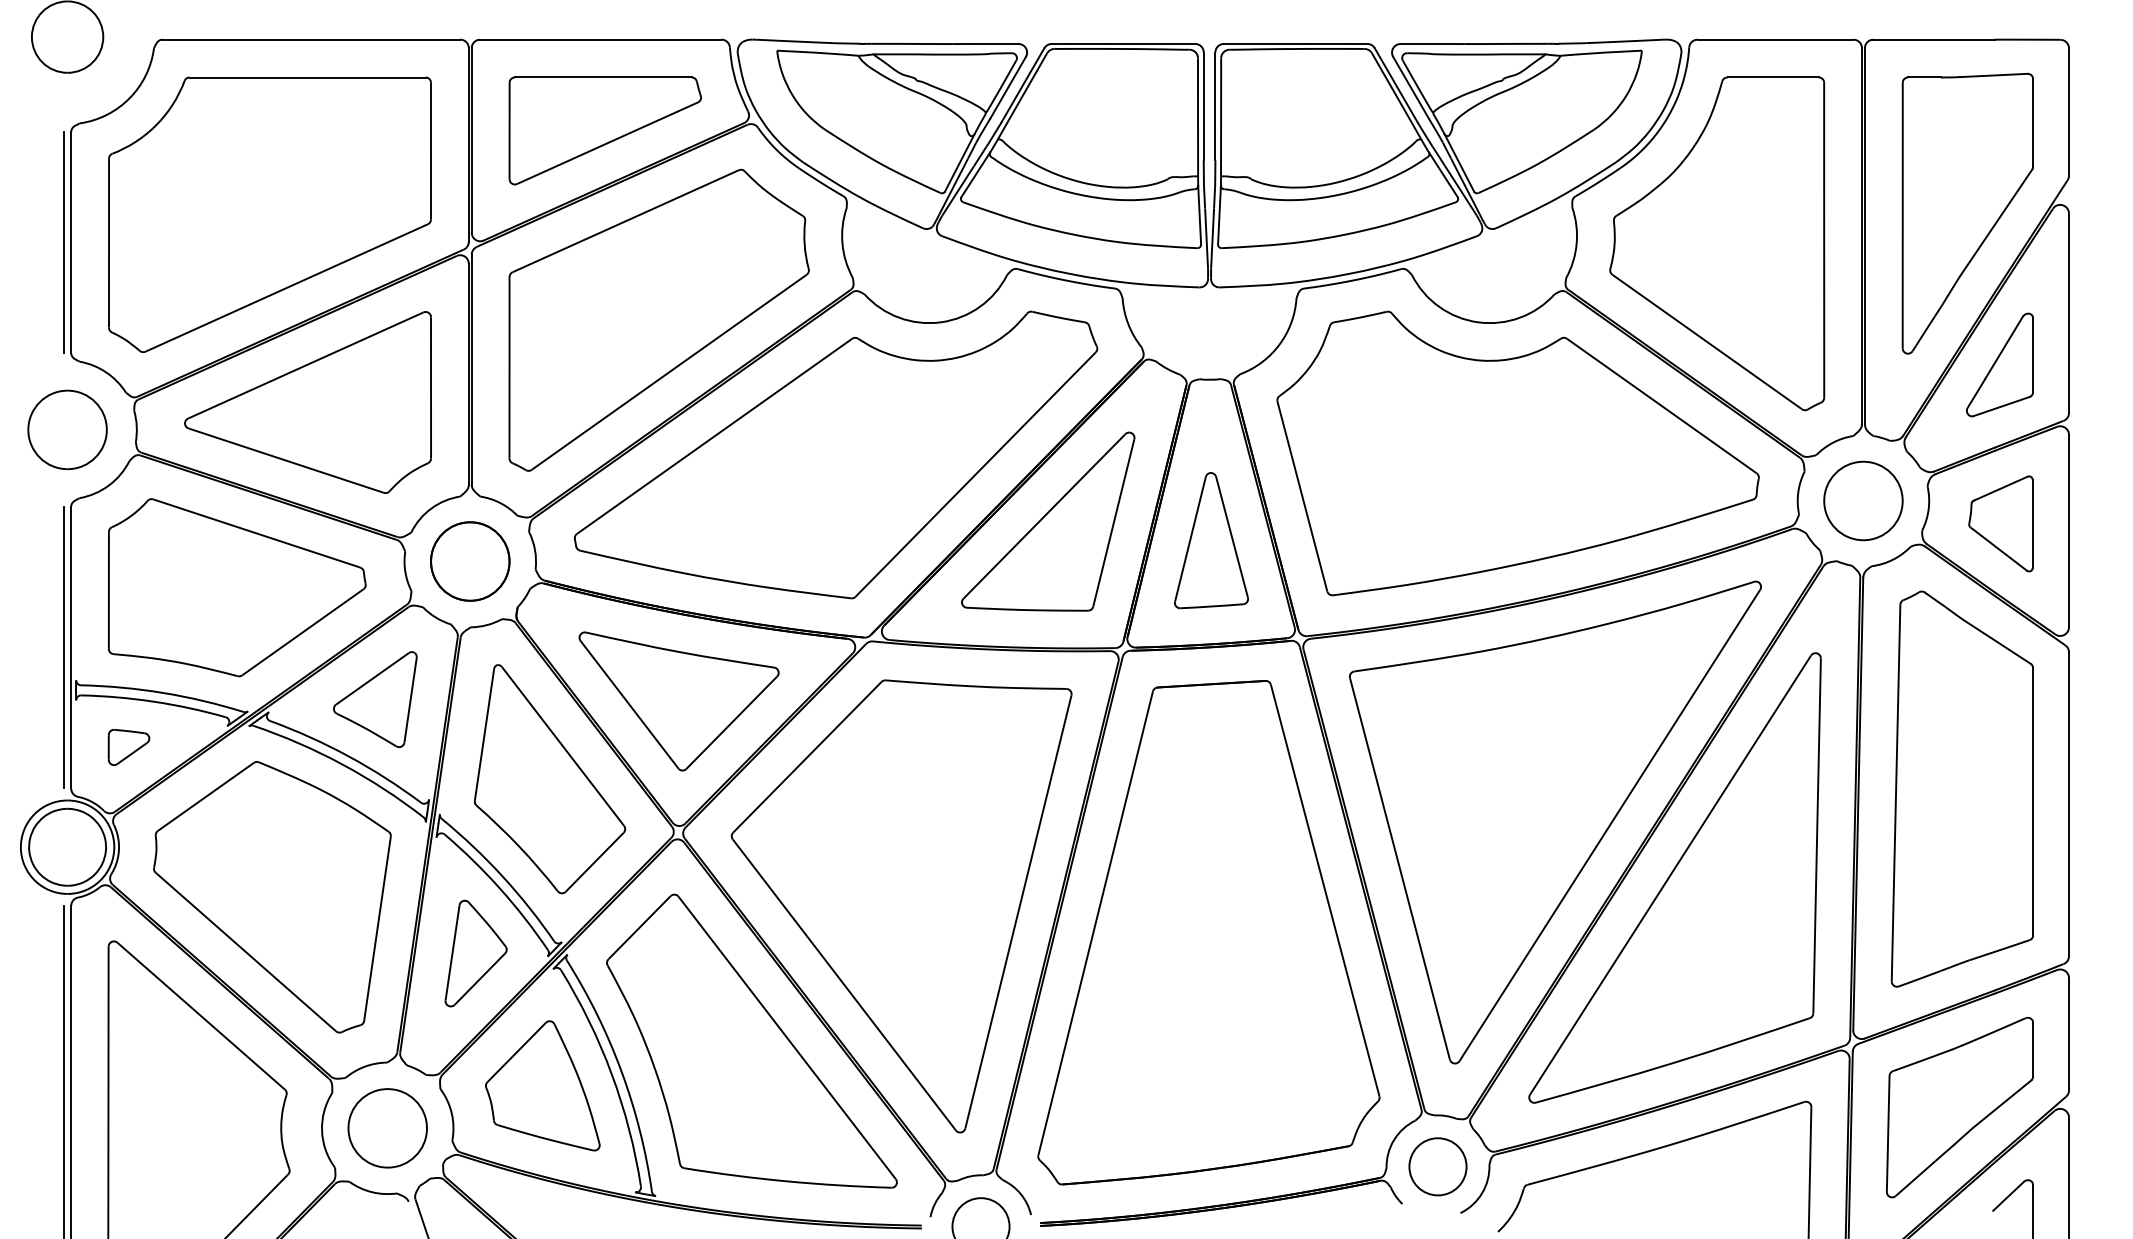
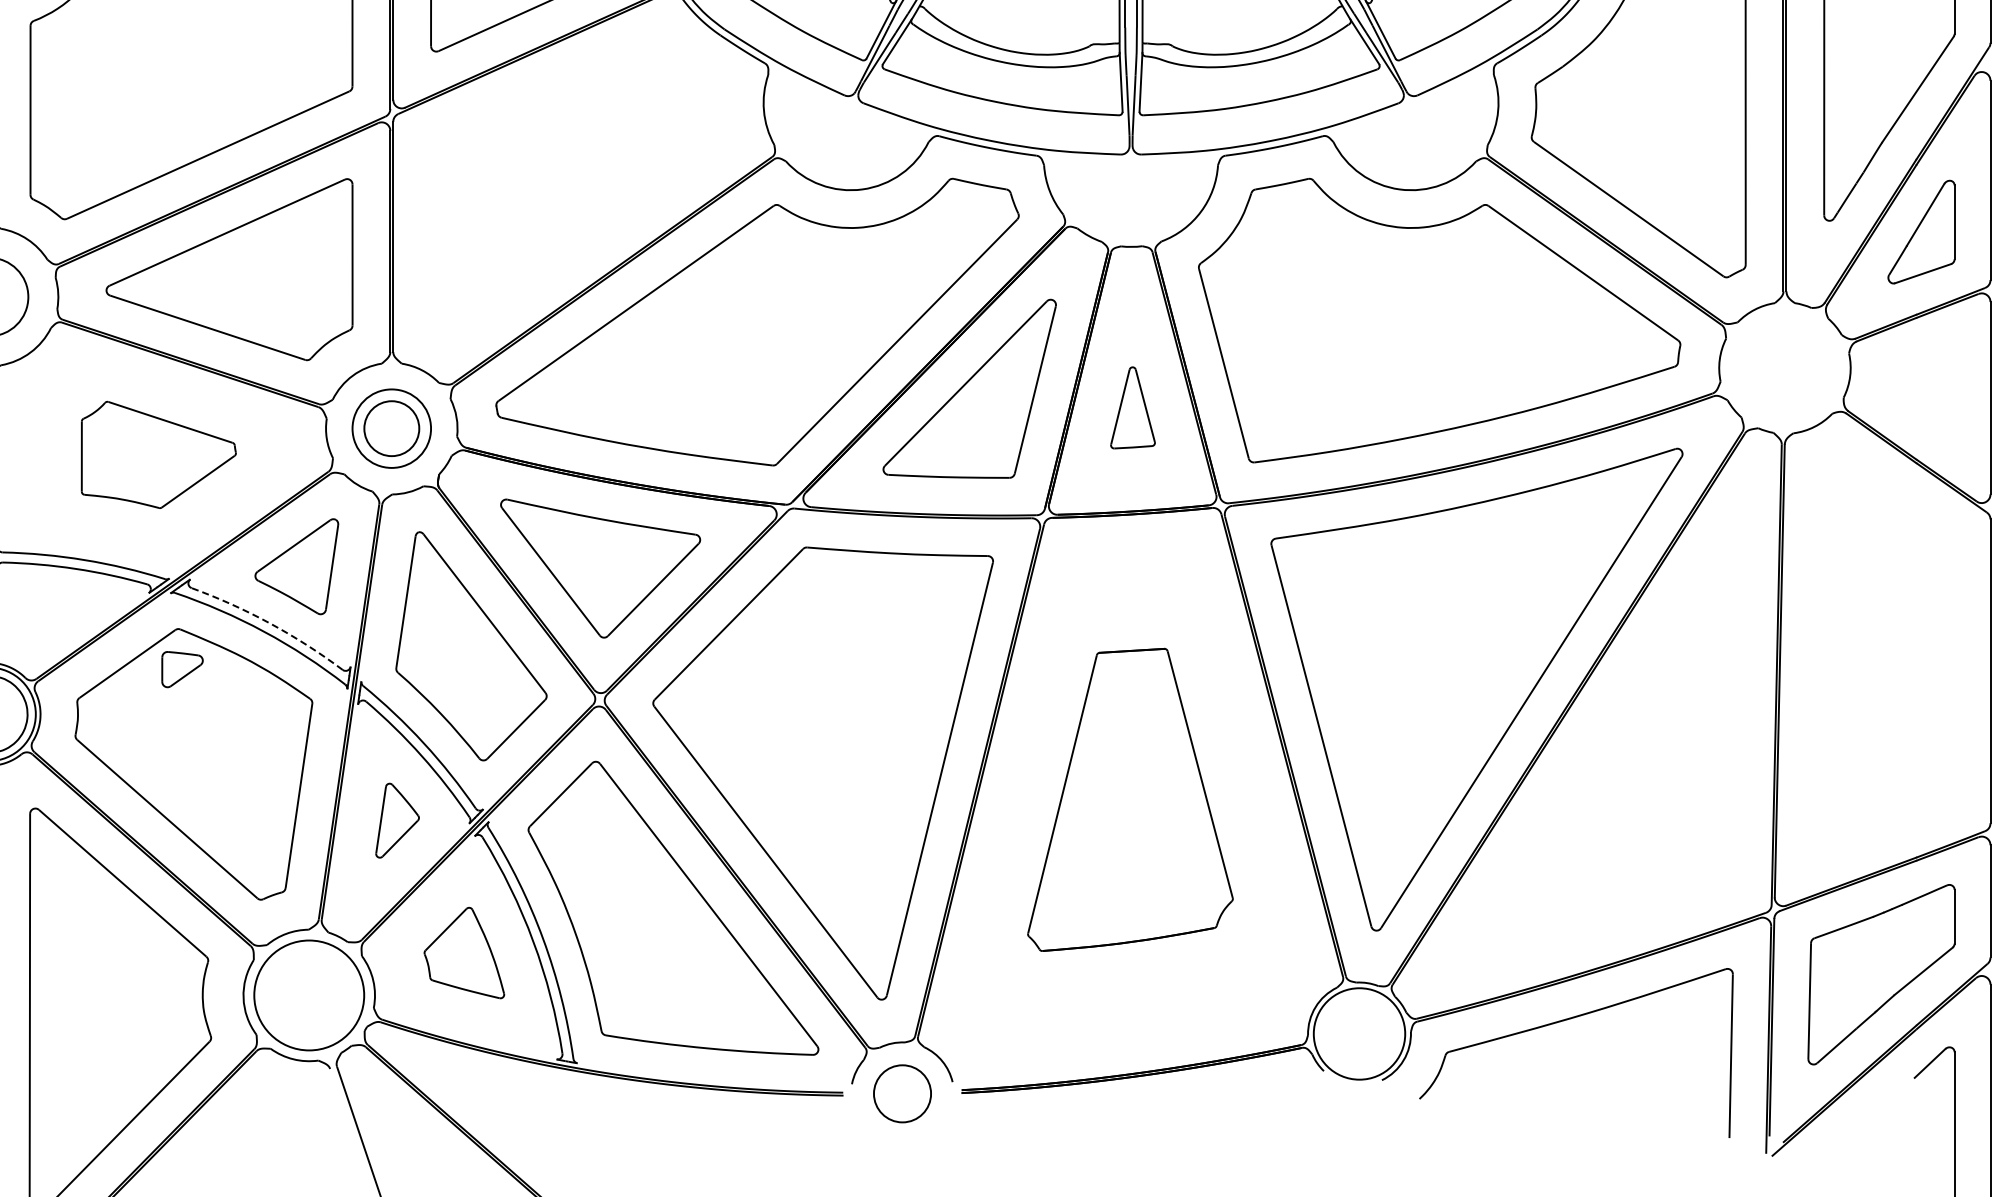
part: (658, 319) -> (580, 186), removed
circle: (1863, 500) -> (1785, 367), removed
part: (2000, 523) -> (1922, 390), removed
part: (1211, 540) -> (1133, 407), size x0.6
circle: (470, 561) -> (392, 428), size x0.7
part: (237, 587) -> (159, 454), size x0.6
part: (128, 747) -> (182, 669), moved
arc: (348, 756) -> (270, 623), solid -> dashed
part: (1961, 788) -> (1883, 655), removed
part: (1674, 877) -> (1596, 744), removed
part: (1208, 932) -> (1130, 799), size x0.6
part: (475, 953) -> (397, 820), size x0.7
part: (542, 1085) -> (464, 952), size x0.7
circle: (387, 1128) -> (309, 995), size x1.4
circle: (1437, 1166) -> (1359, 1033), size x1.6

